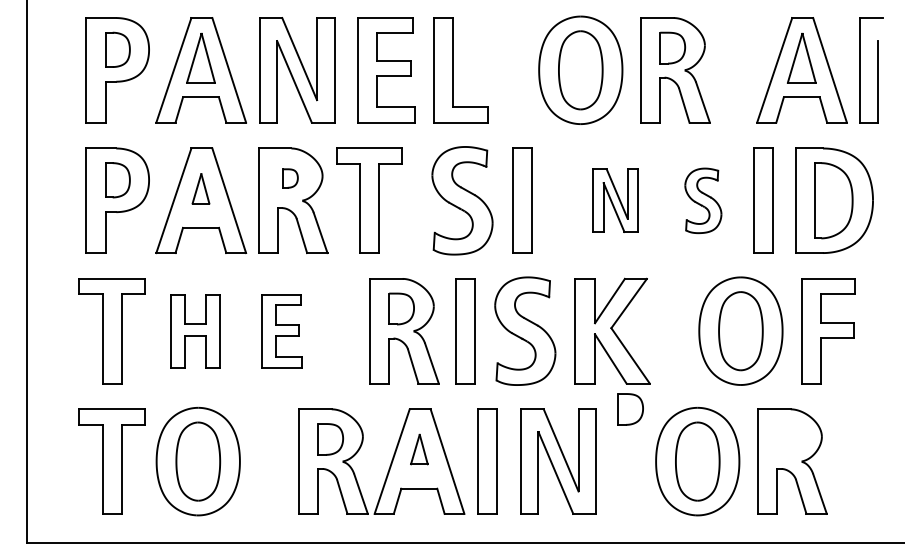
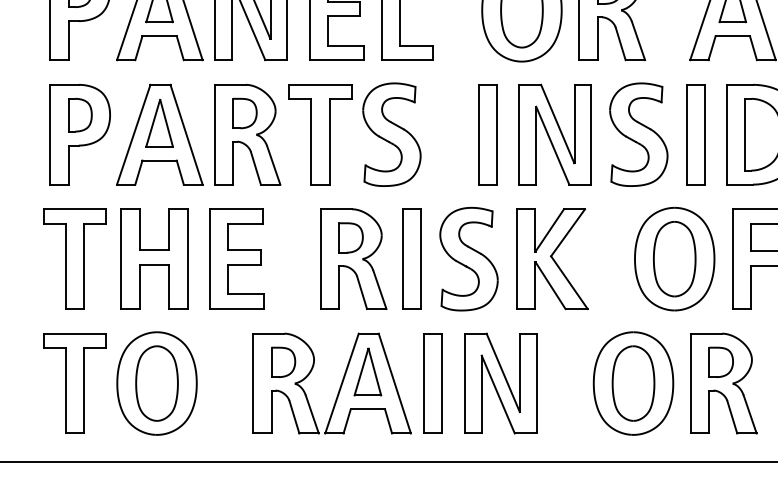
part: (290, 178) -> (245, 113), size x1.67
part: (200, 188) -> (159, 123), size x1.67
part: (462, 200) -> (391, 134), moved
part: (522, 200) -> (487, 134), moved
part: (615, 200) -> (555, 134), size x1.67
part: (703, 200) -> (639, 134), size x1.67
part: (195, 331) -> (154, 259), size x1.43
part: (281, 331) -> (236, 259), size x1.43
part: (630, 409) -> (721, 362), moved
part: (419, 449) -> (368, 372), size x1.67

